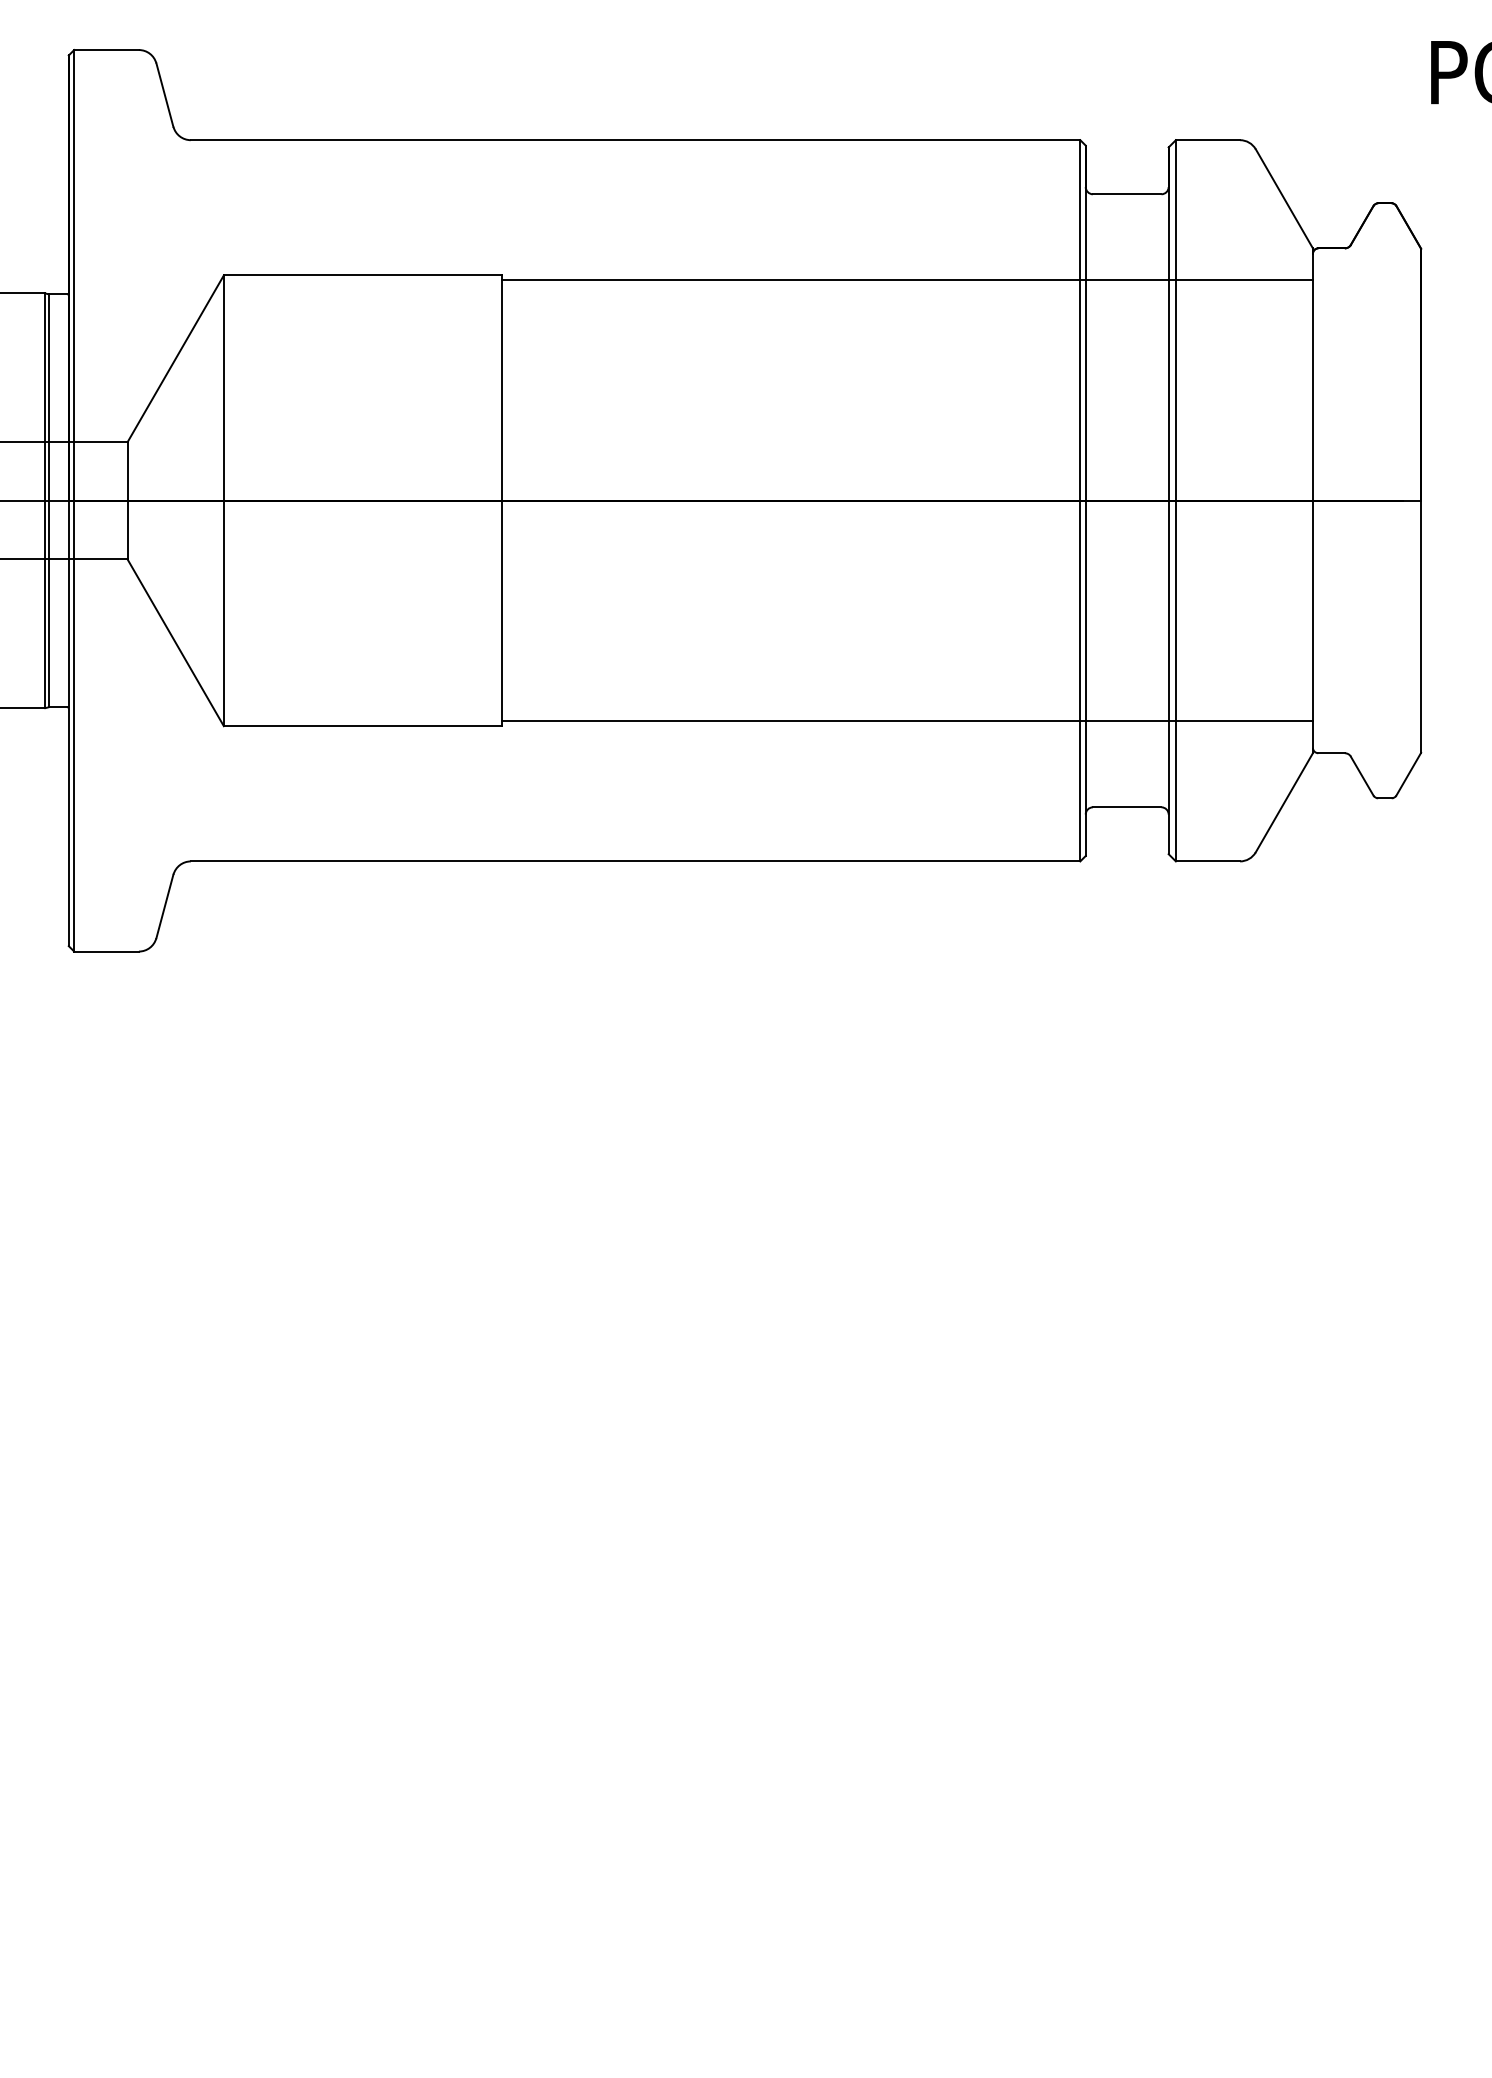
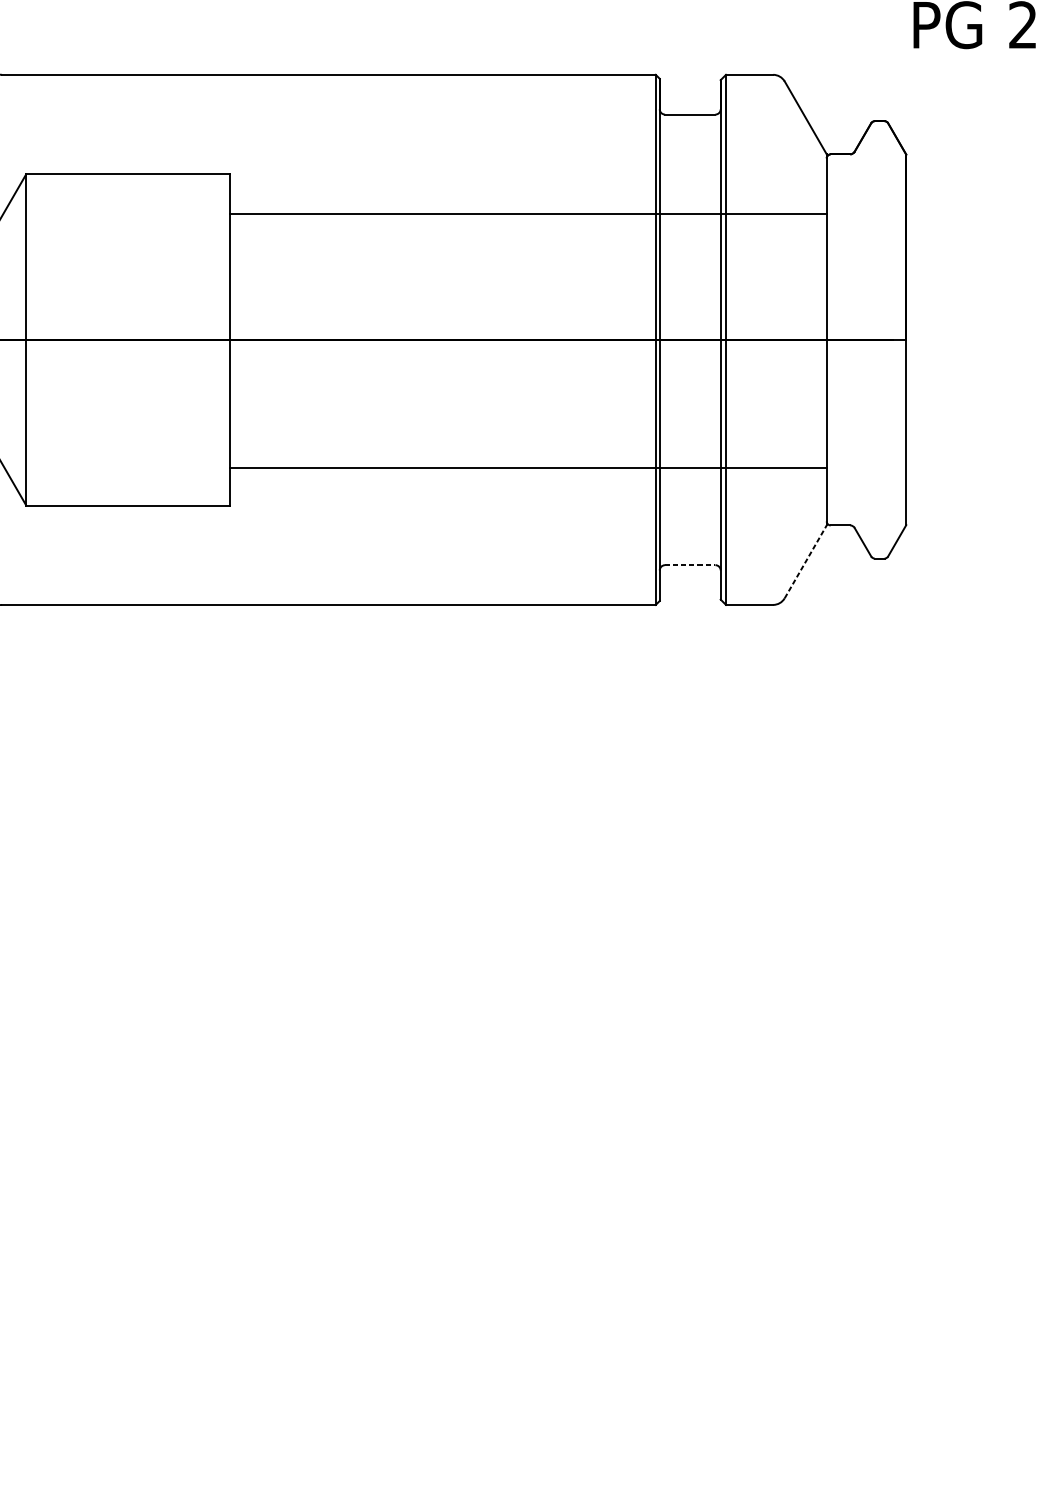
line: (906, 280) -> (528, 213), moved
line: (906, 721) -> (528, 468), moved
line: (1284, 802) -> (805, 561), solid -> dashed
line: (1127, 807) -> (690, 565), solid -> dashed

